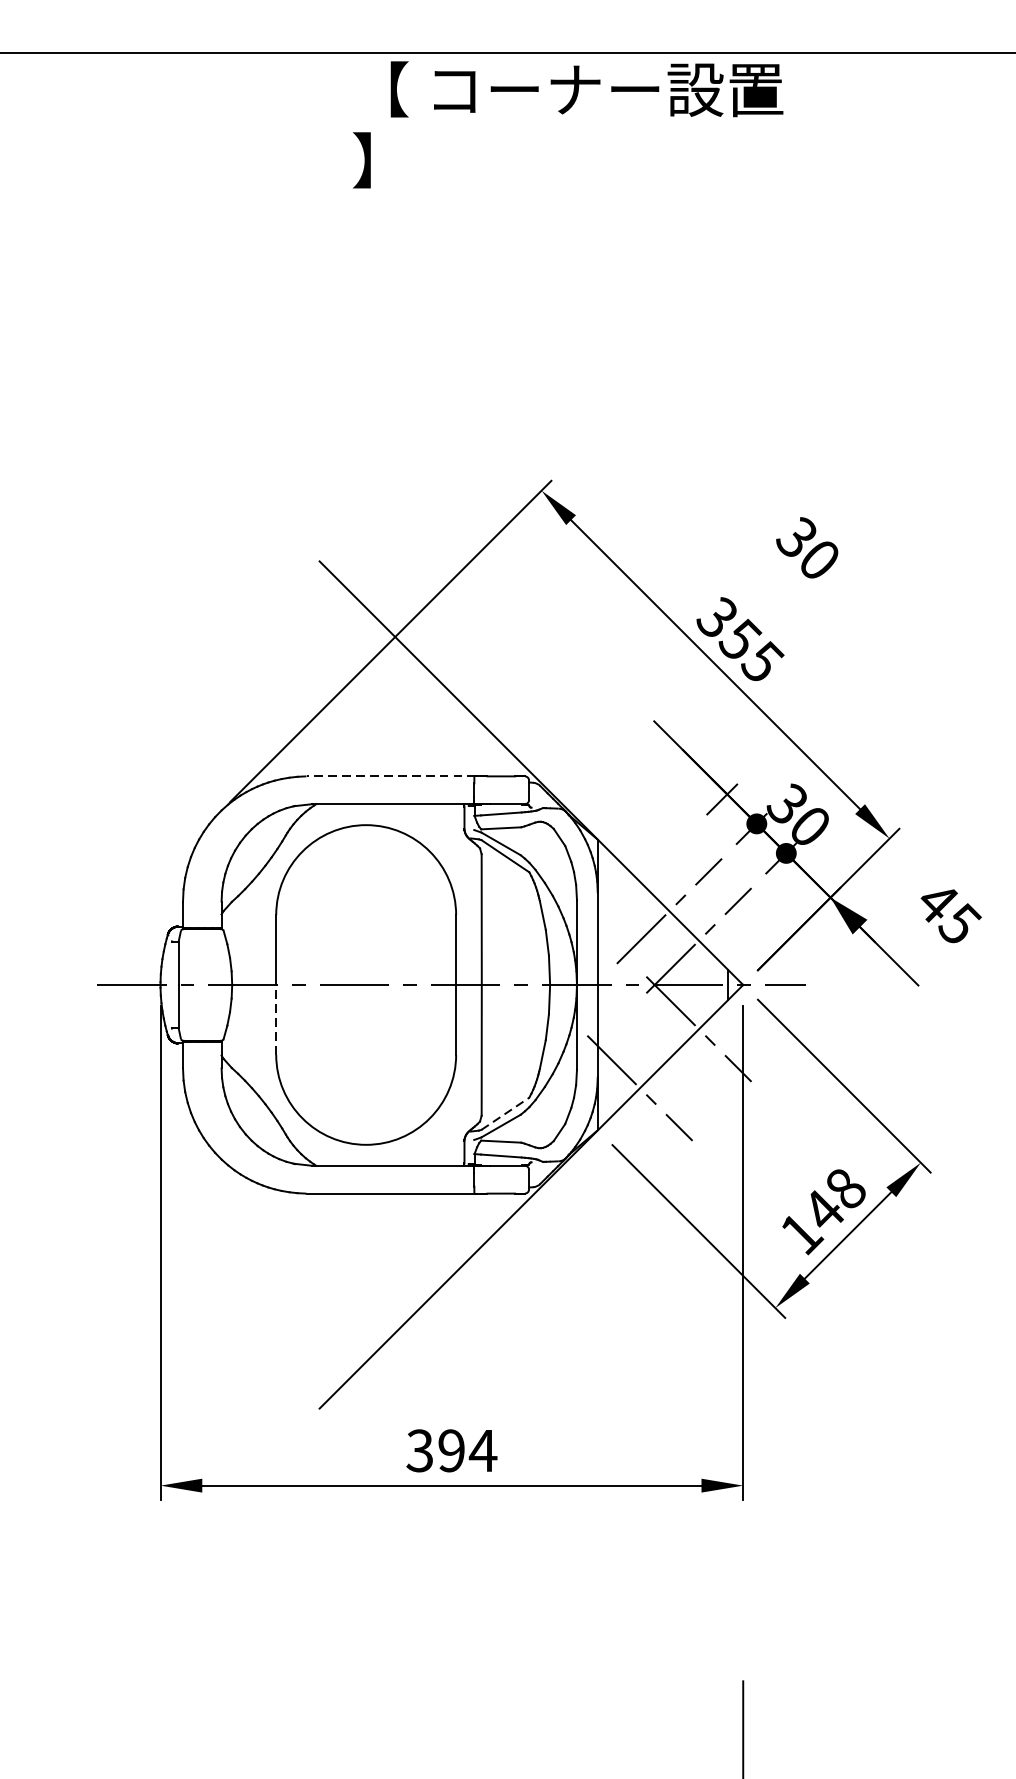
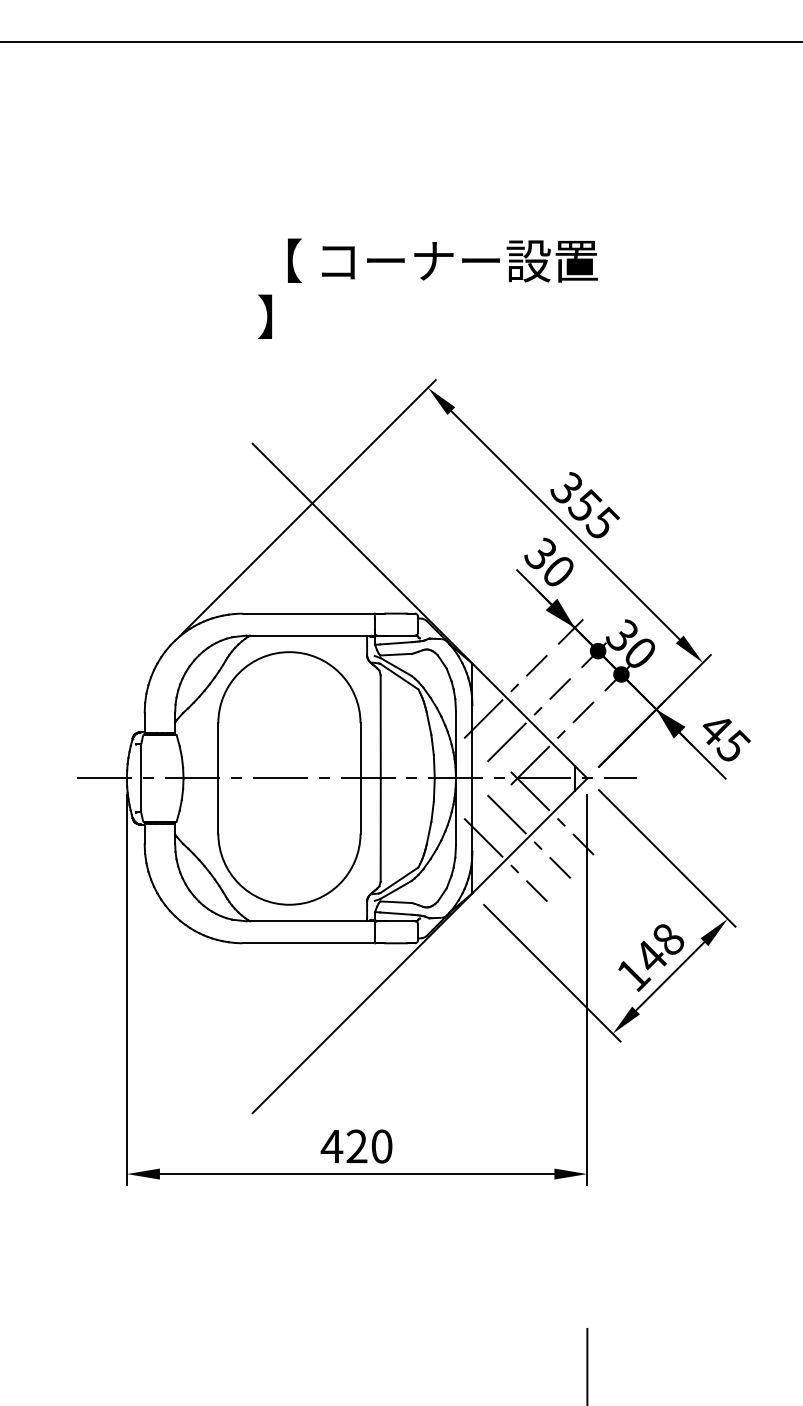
text: (568, 124) -> (428, 288), moved
text: (806, 547) -> (548, 561), moved
fill: (707, 774) -> (559, 612), added
line: (391, 776) -> (309, 613), dashed -> solid
line: (639, 881) -> (505, 696), added
text: (950, 916) -> (726, 740), moved
line: (276, 1020) -> (218, 806), dashed -> solid
line: (668, 1058) -> (528, 836), added
line: (505, 1114) -> (399, 880), dashed -> solid
text: (451, 1450) -> (356, 1146), 394 -> 420

